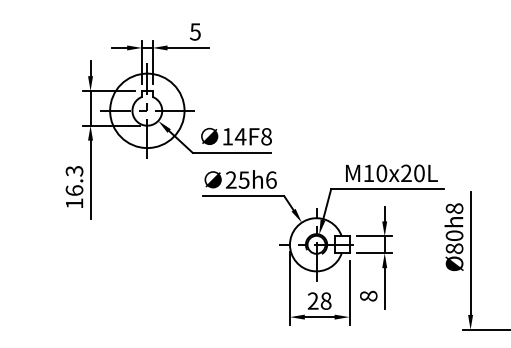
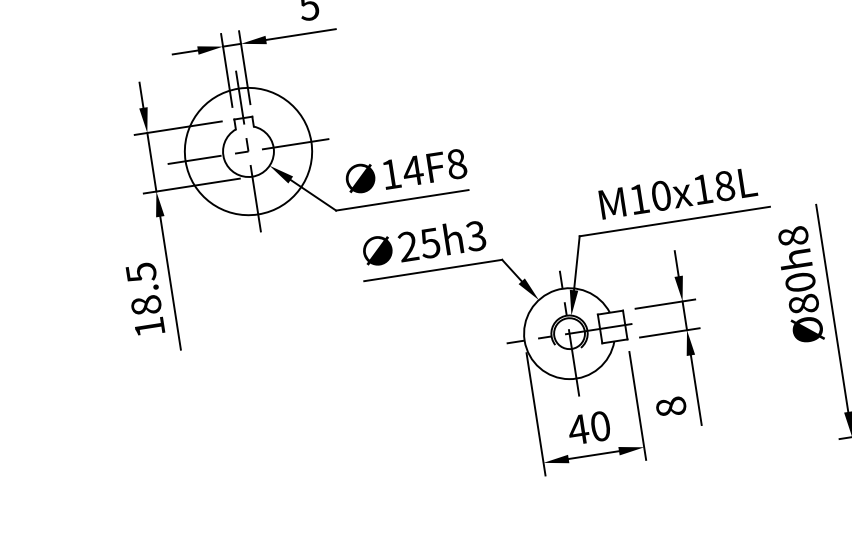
text: (412, 172) -> (712, 186), M10x20L -> M10x18L
text: (270, 179) -> (474, 235), 25h6 -> 25h3
text: (74, 180) -> (143, 288), 16.3 -> 18.5
text: (319, 300) -> (589, 427), 28 -> 40

